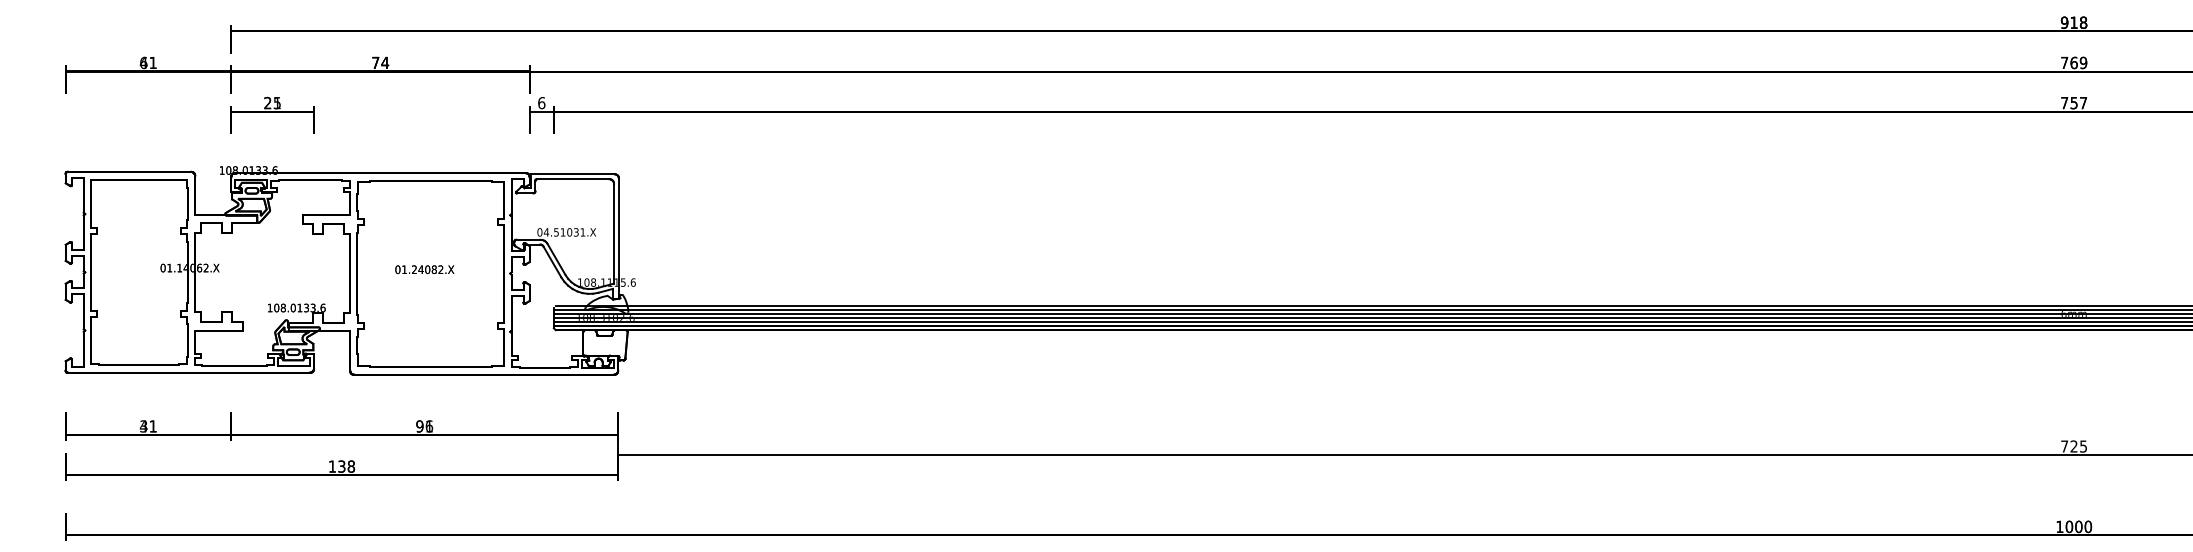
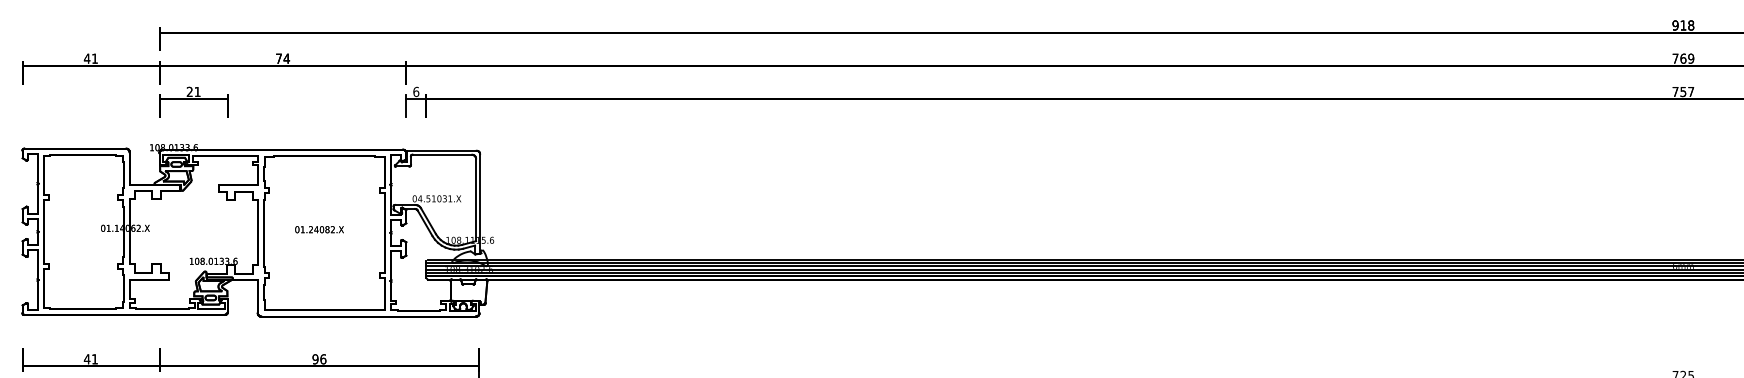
text: (143, 62) -> (86, 58), 61 -> 41
text: (276, 103) -> (196, 92), 25 -> 21
text: (143, 426) -> (86, 359), 31 -> 41
text: (429, 426) -> (323, 359), 91 -> 96

